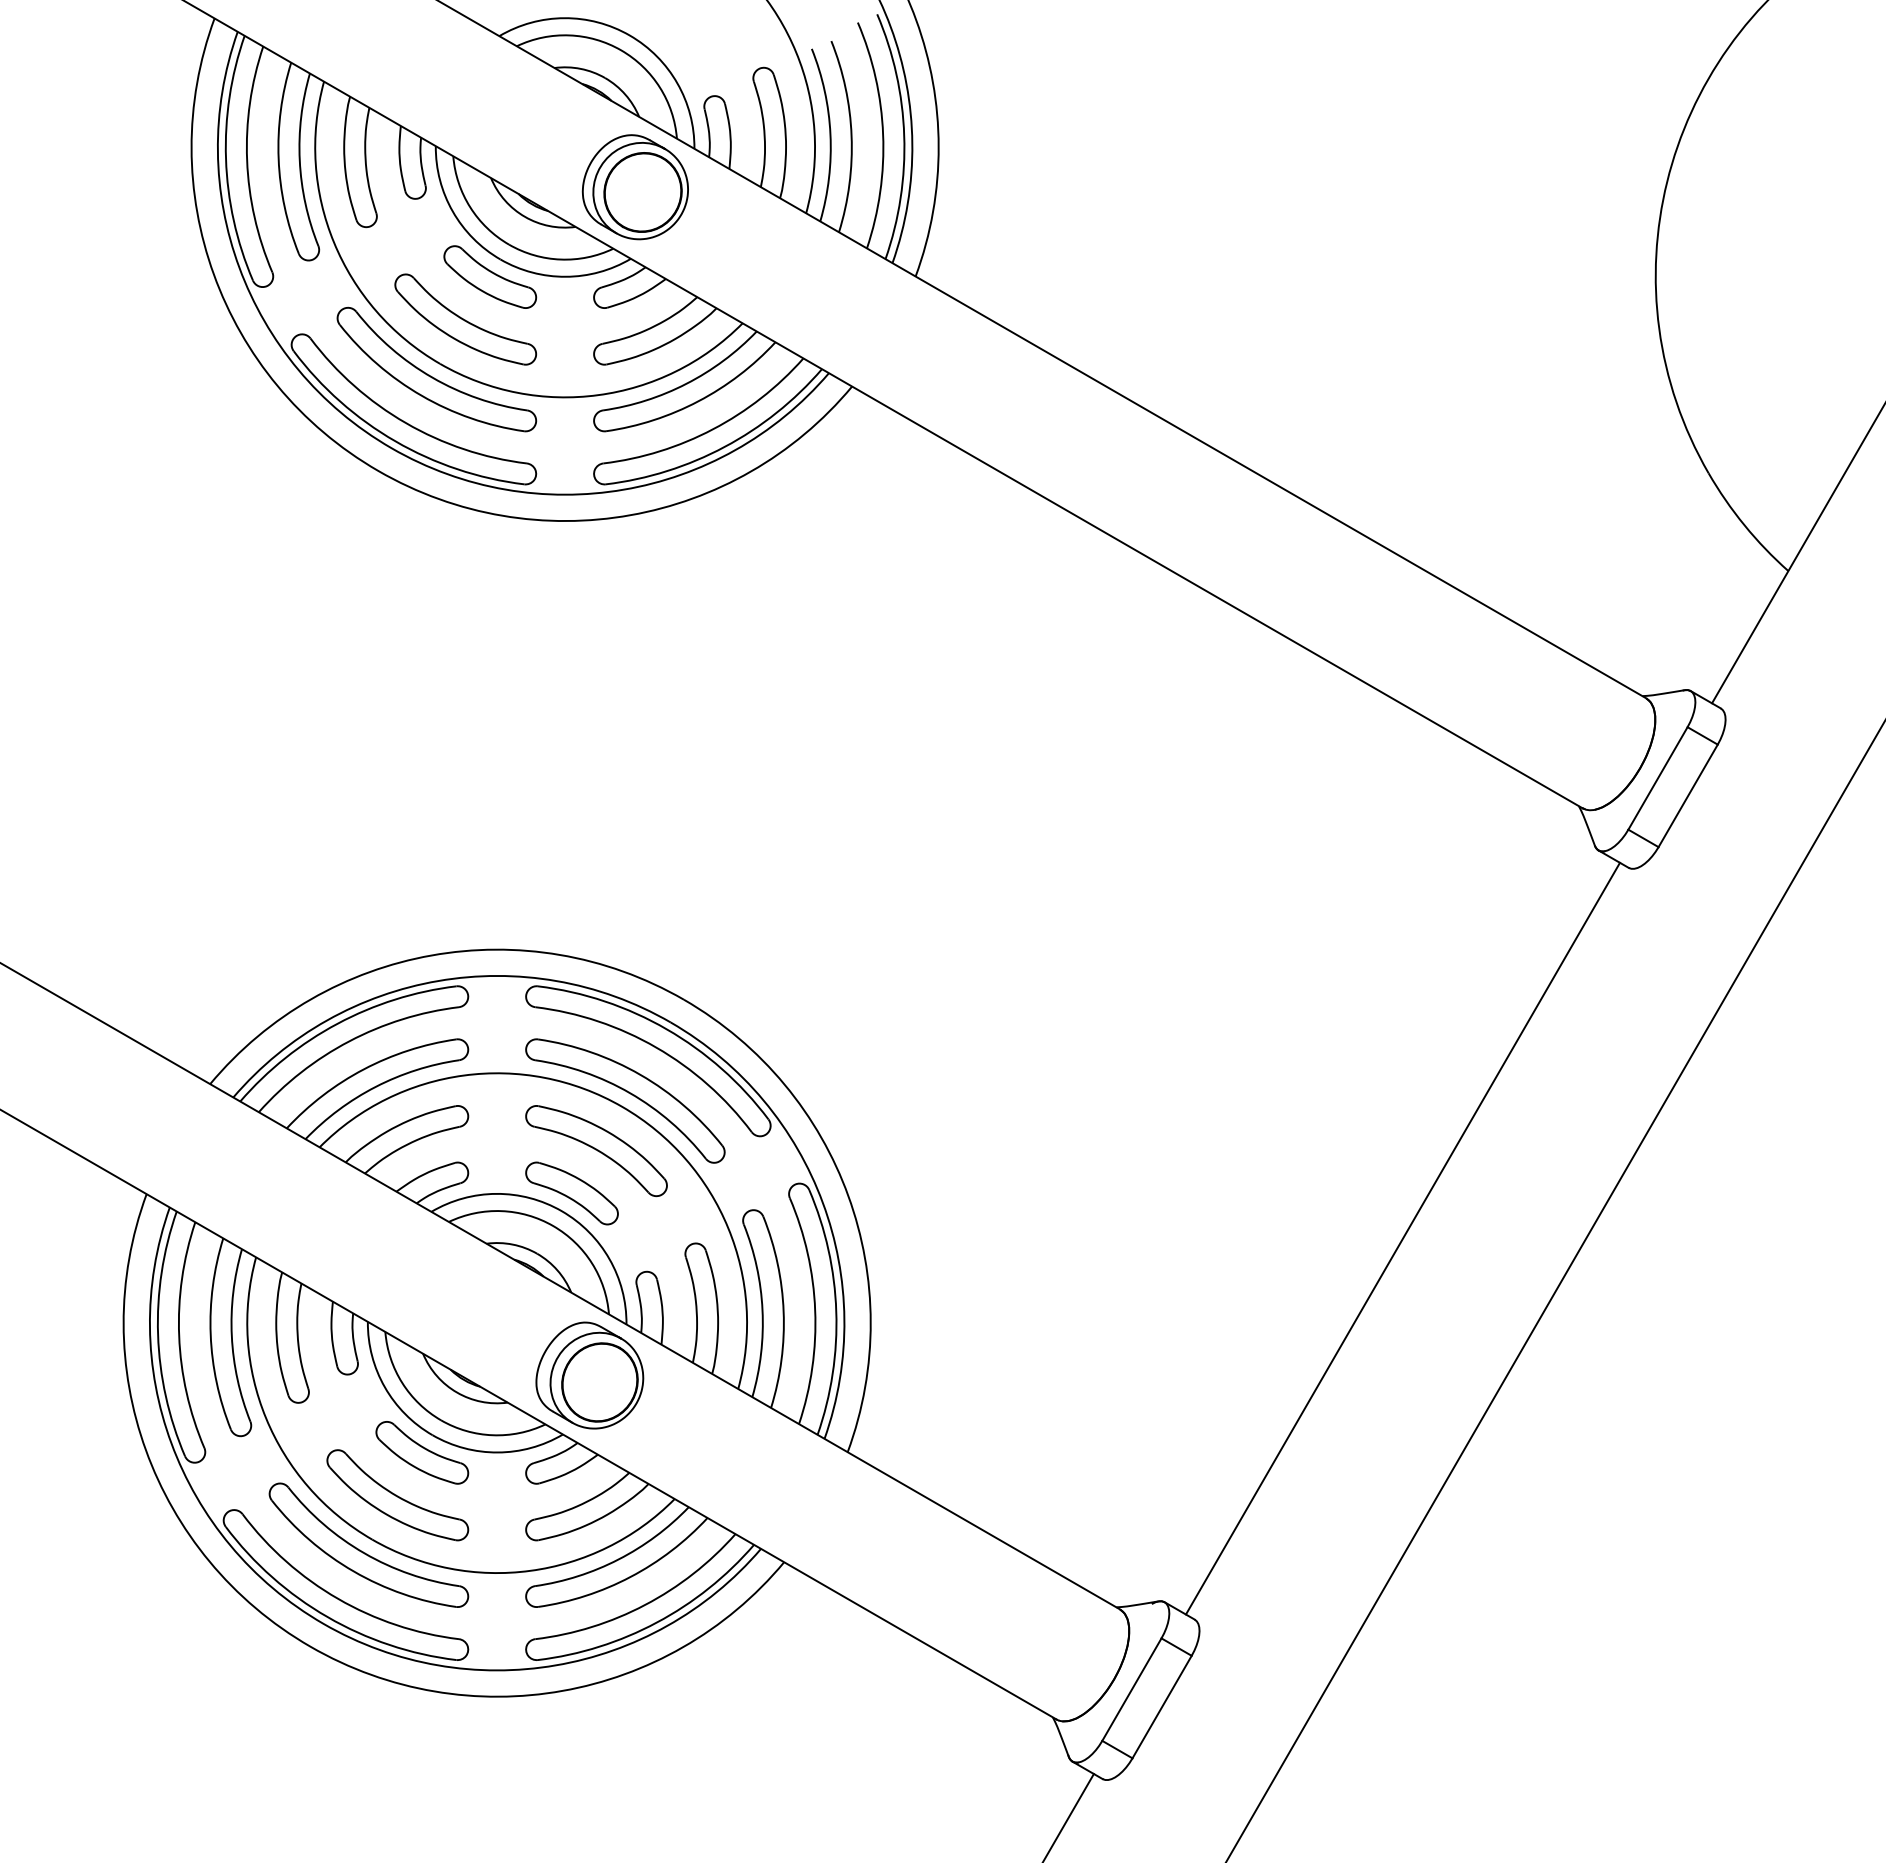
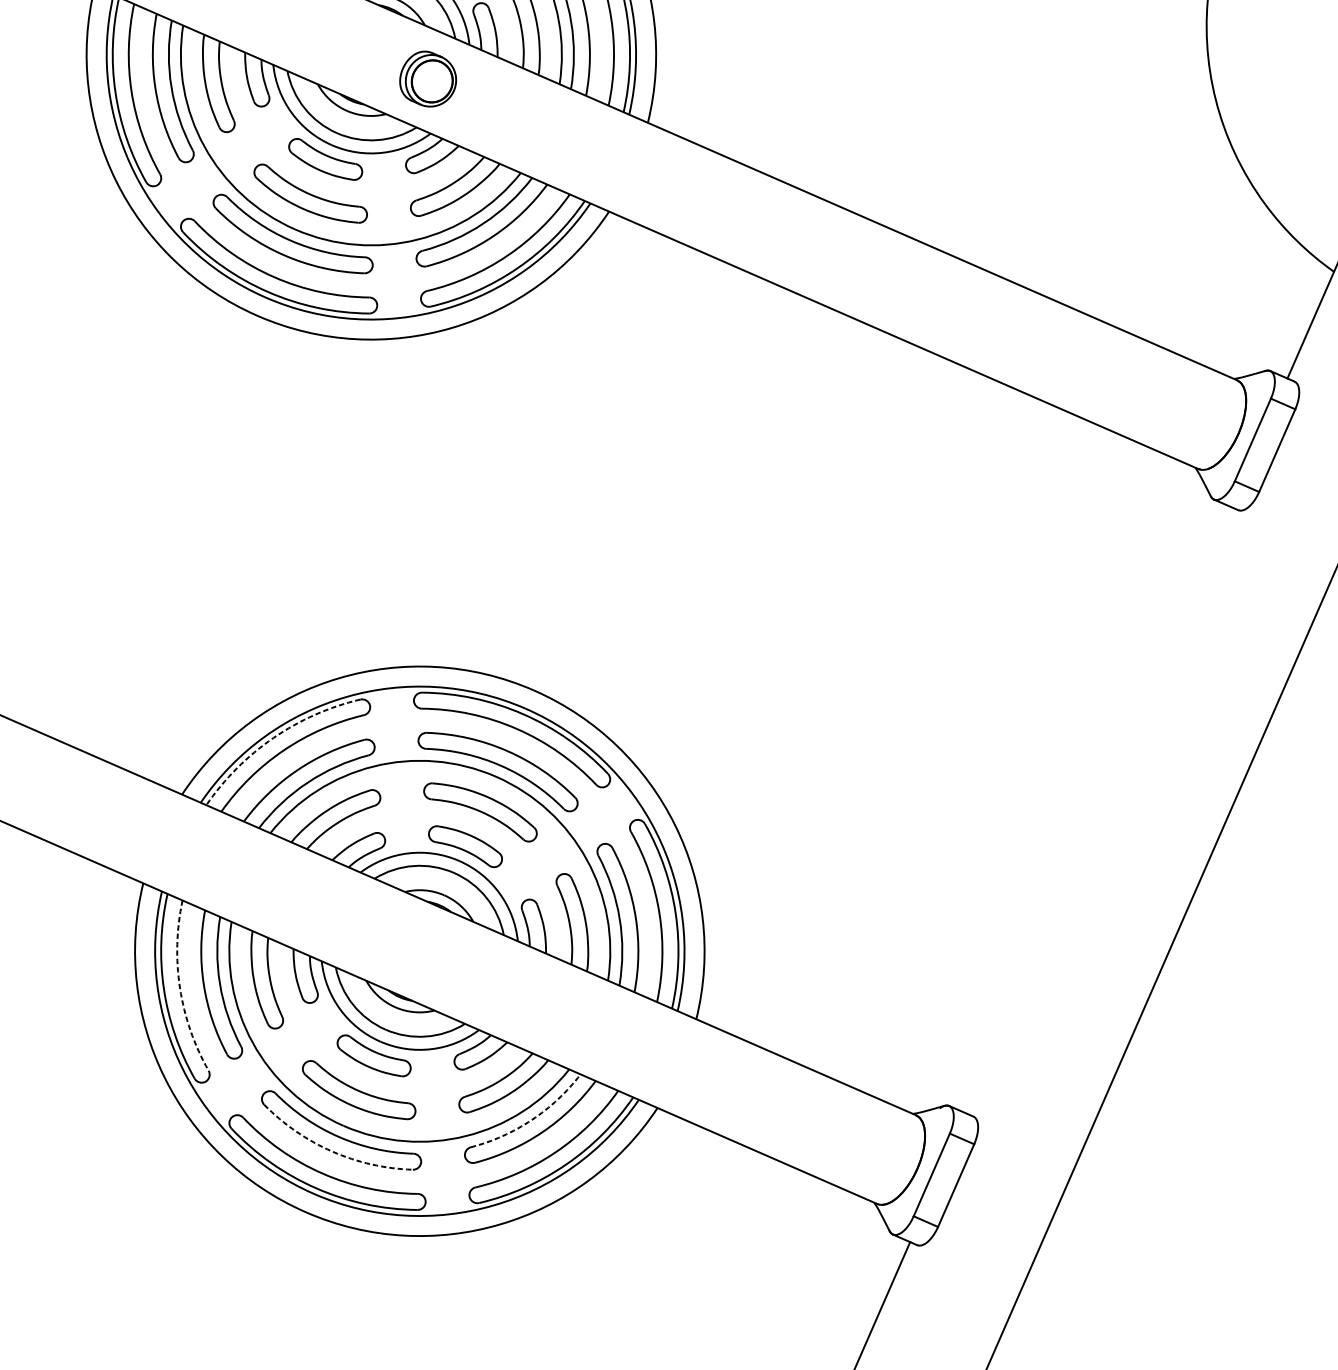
part: (634, 187) -> (427, 79), size x0.7
arc: (337, 1023) -> (273, 737), solid -> dashed
line: (1402, 1238) -> (1098, 810), removed
arc: (179, 1336) -> (180, 988), solid -> dashed
part: (589, 1375) -> (494, 983), removed
arc: (618, 1559) -> (531, 1120), solid -> dashed
arc: (353, 1571) -> (332, 1151), solid -> dashed

